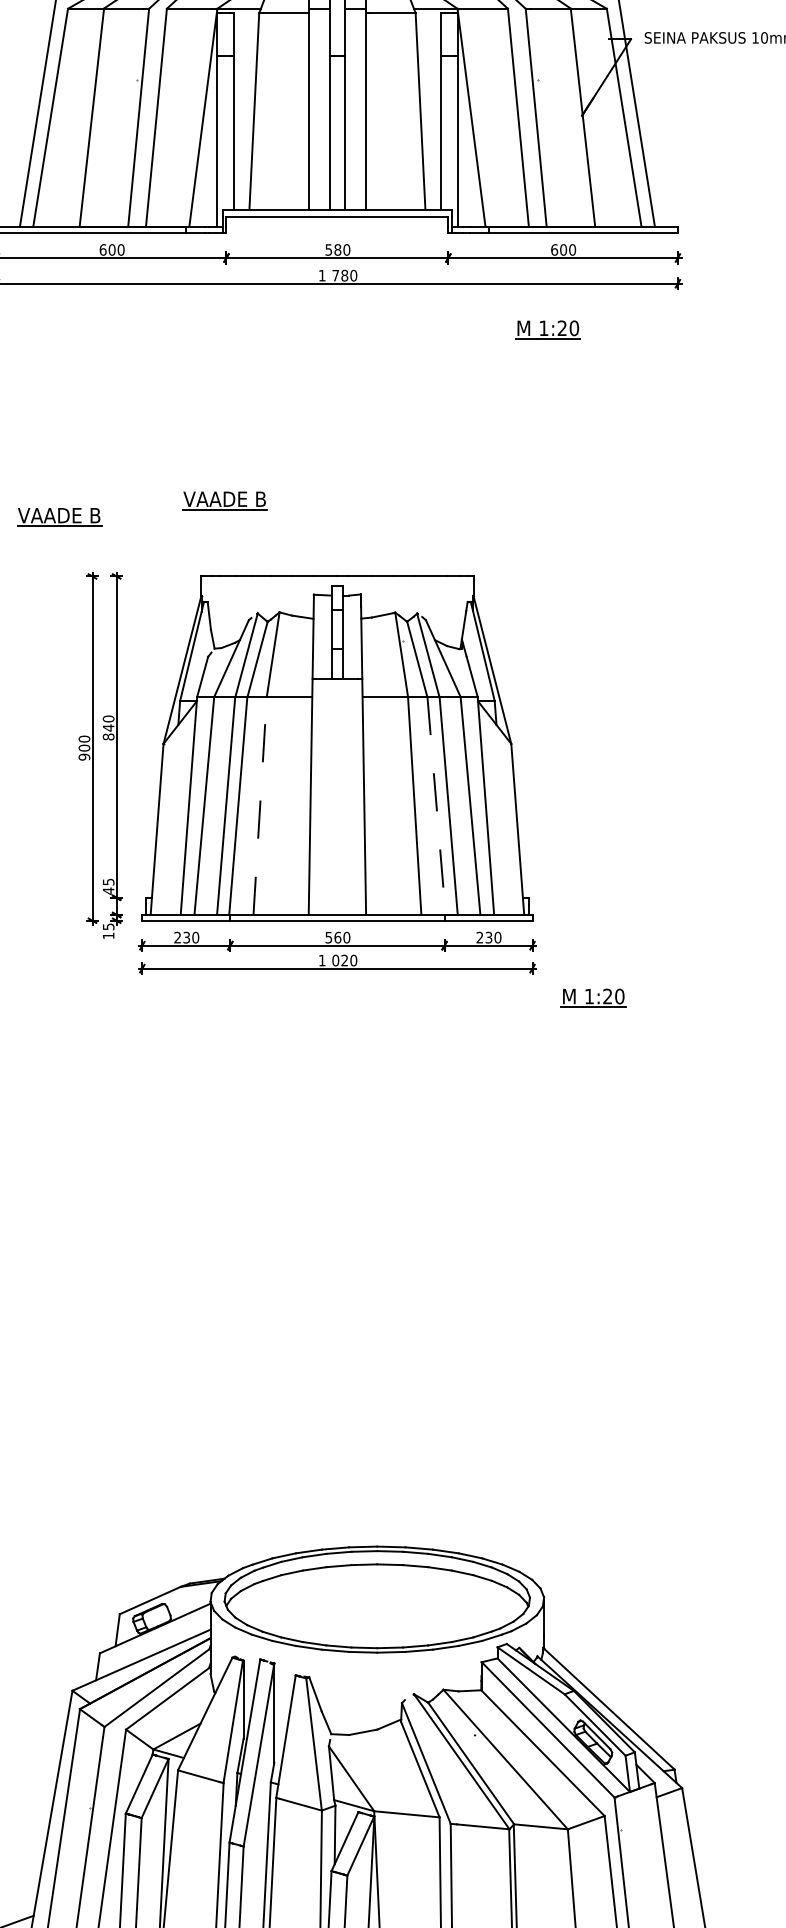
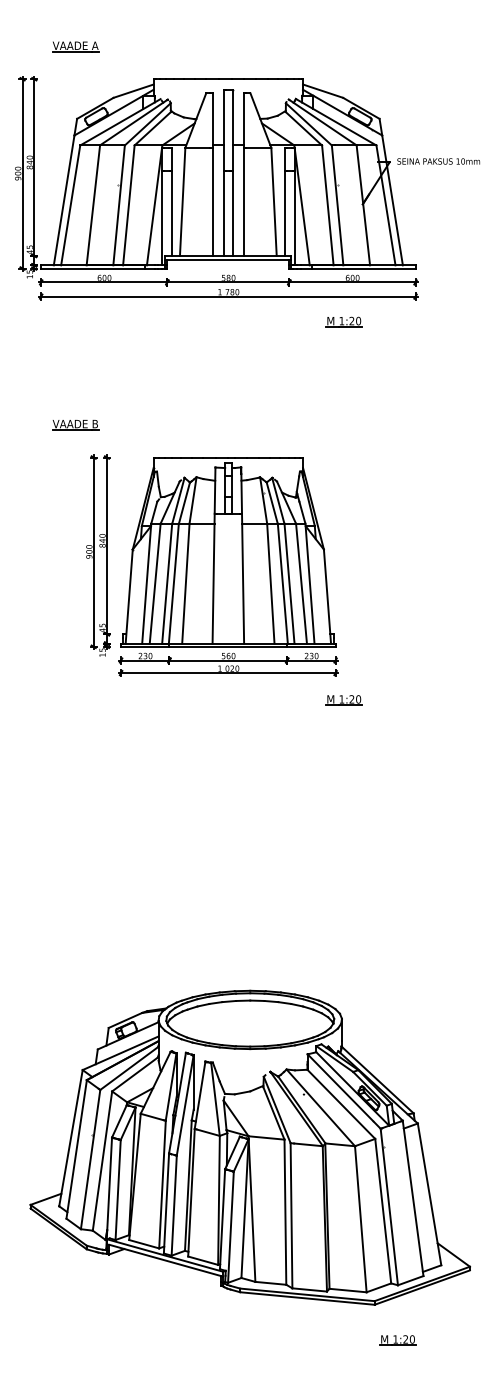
part: (224, 501) -> (166, 416), removed
line: (259, 805) -> (185, 583), dashed -> solid
line: (435, 807) -> (282, 584), dashed -> solid
part: (592, 998) -> (343, 700), moved

